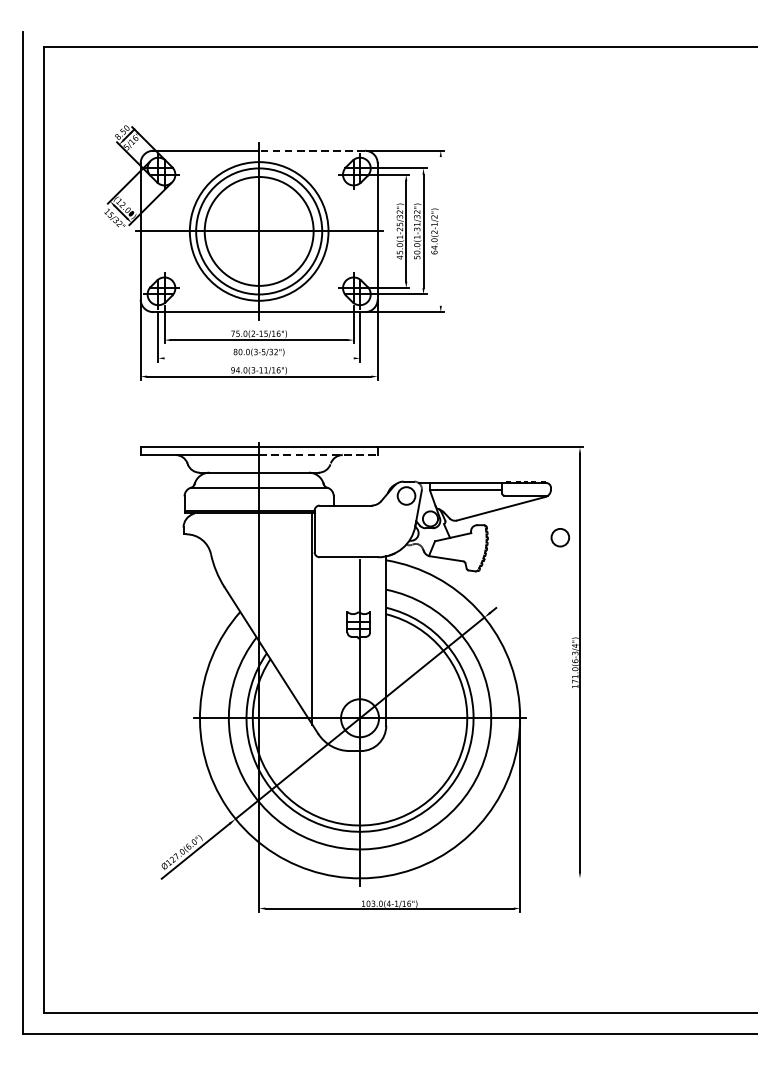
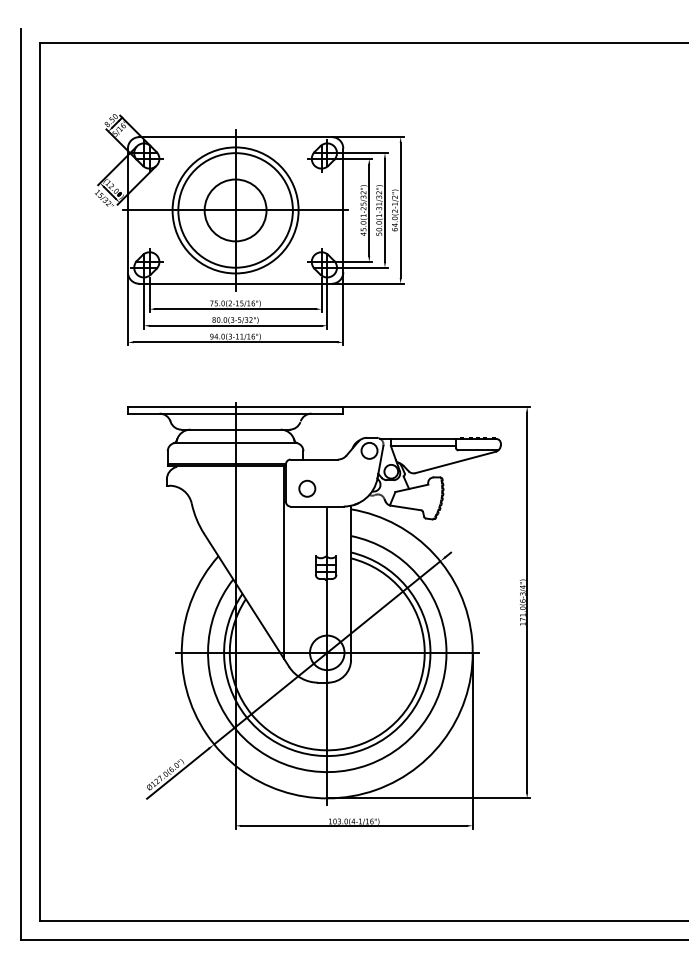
line: (311, 151) -> (283, 137), dashed -> solid
circle: (259, 231) -> (235, 210), size x0.62
line: (440, 231) -> (400, 210), added
line: (259, 358) -> (235, 325), added
line: (318, 454) -> (289, 413), dashed -> solid
circle: (560, 537) -> (307, 488), moved
line: (472, 878) -> (429, 798), added

